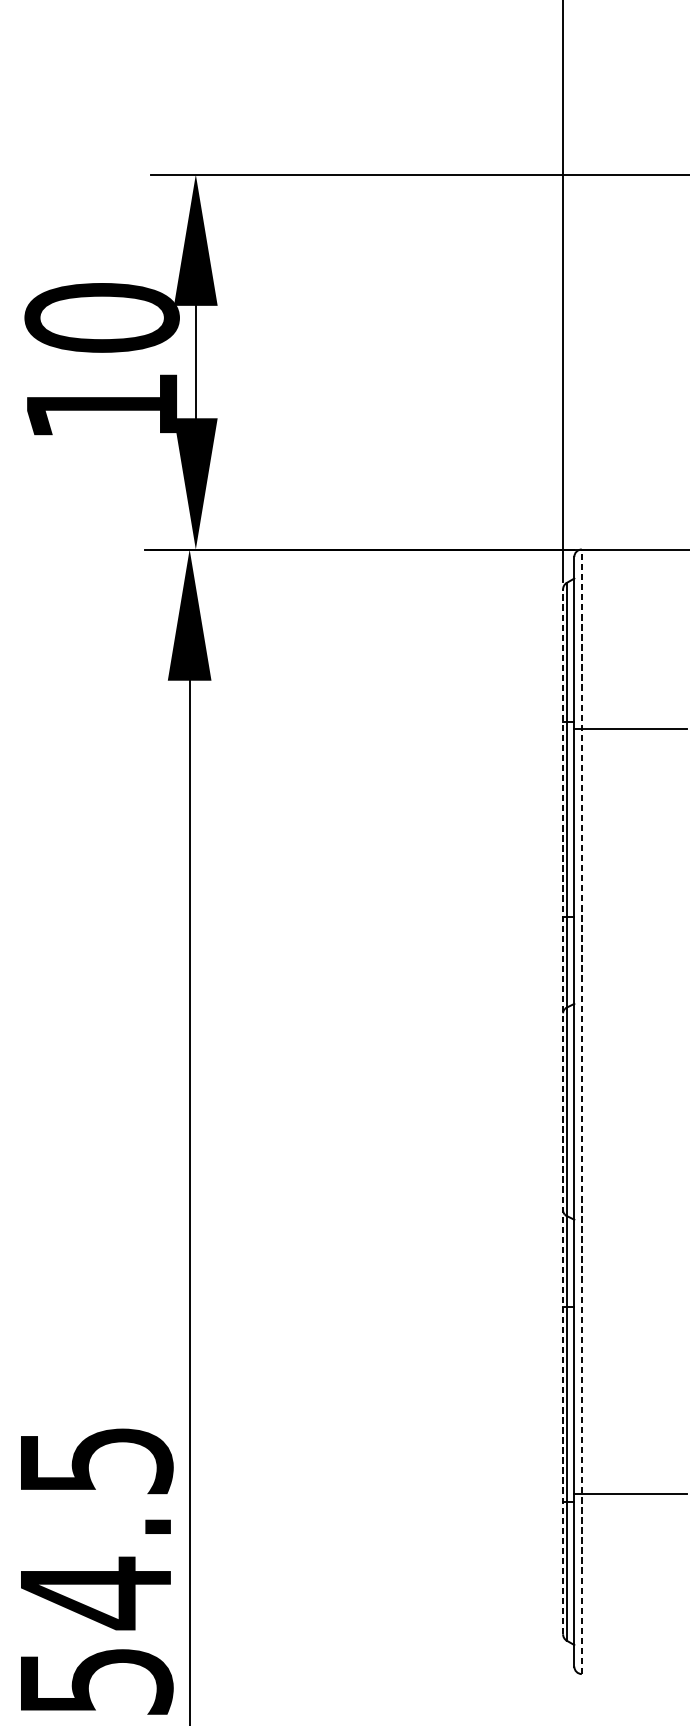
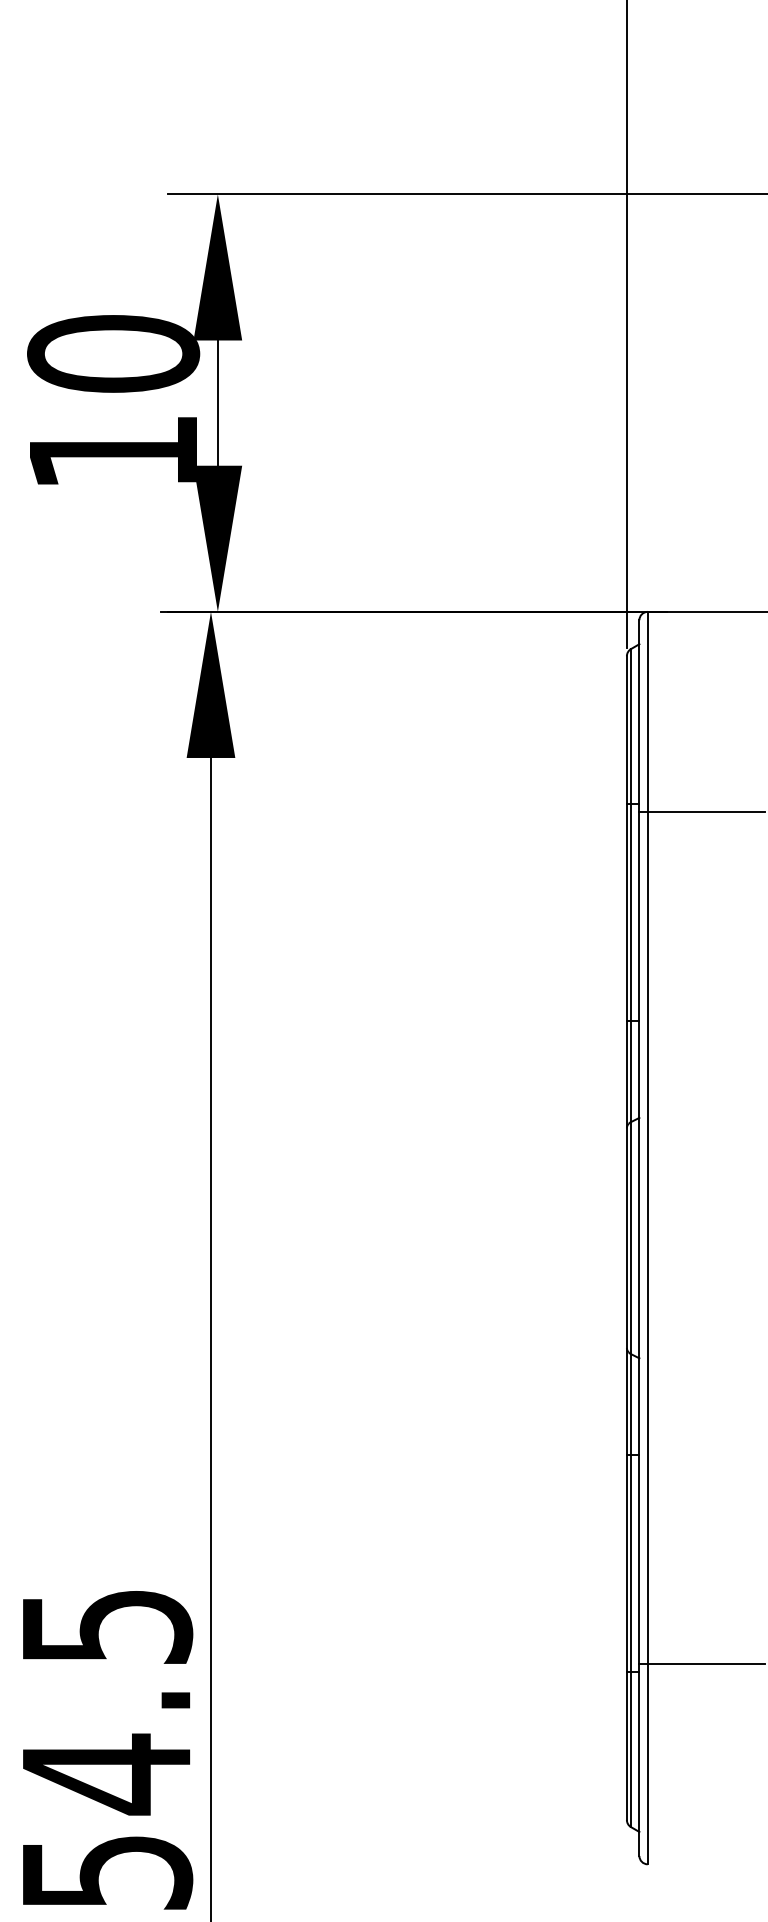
line: (581, 1111) -> (647, 1237), dashed -> solid
line: (562, 1112) -> (626, 1238), dashed -> solid

